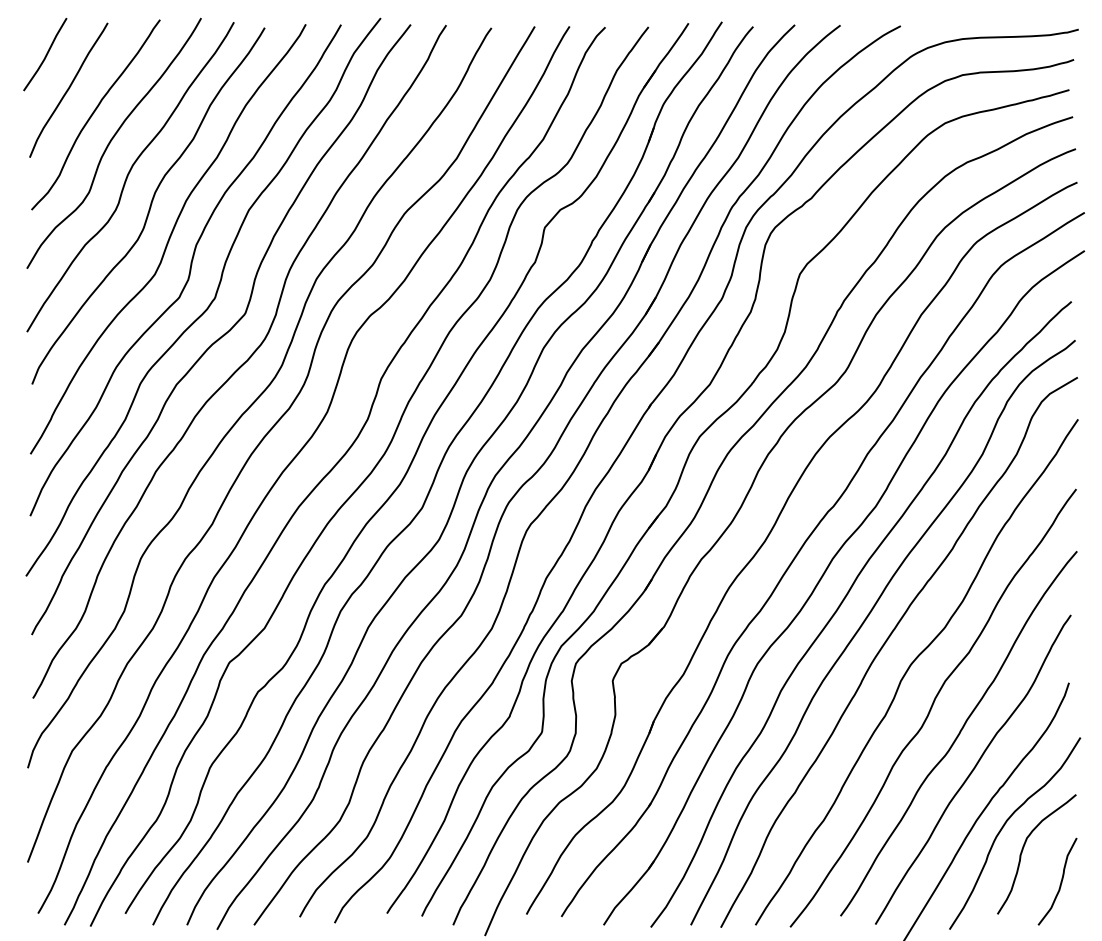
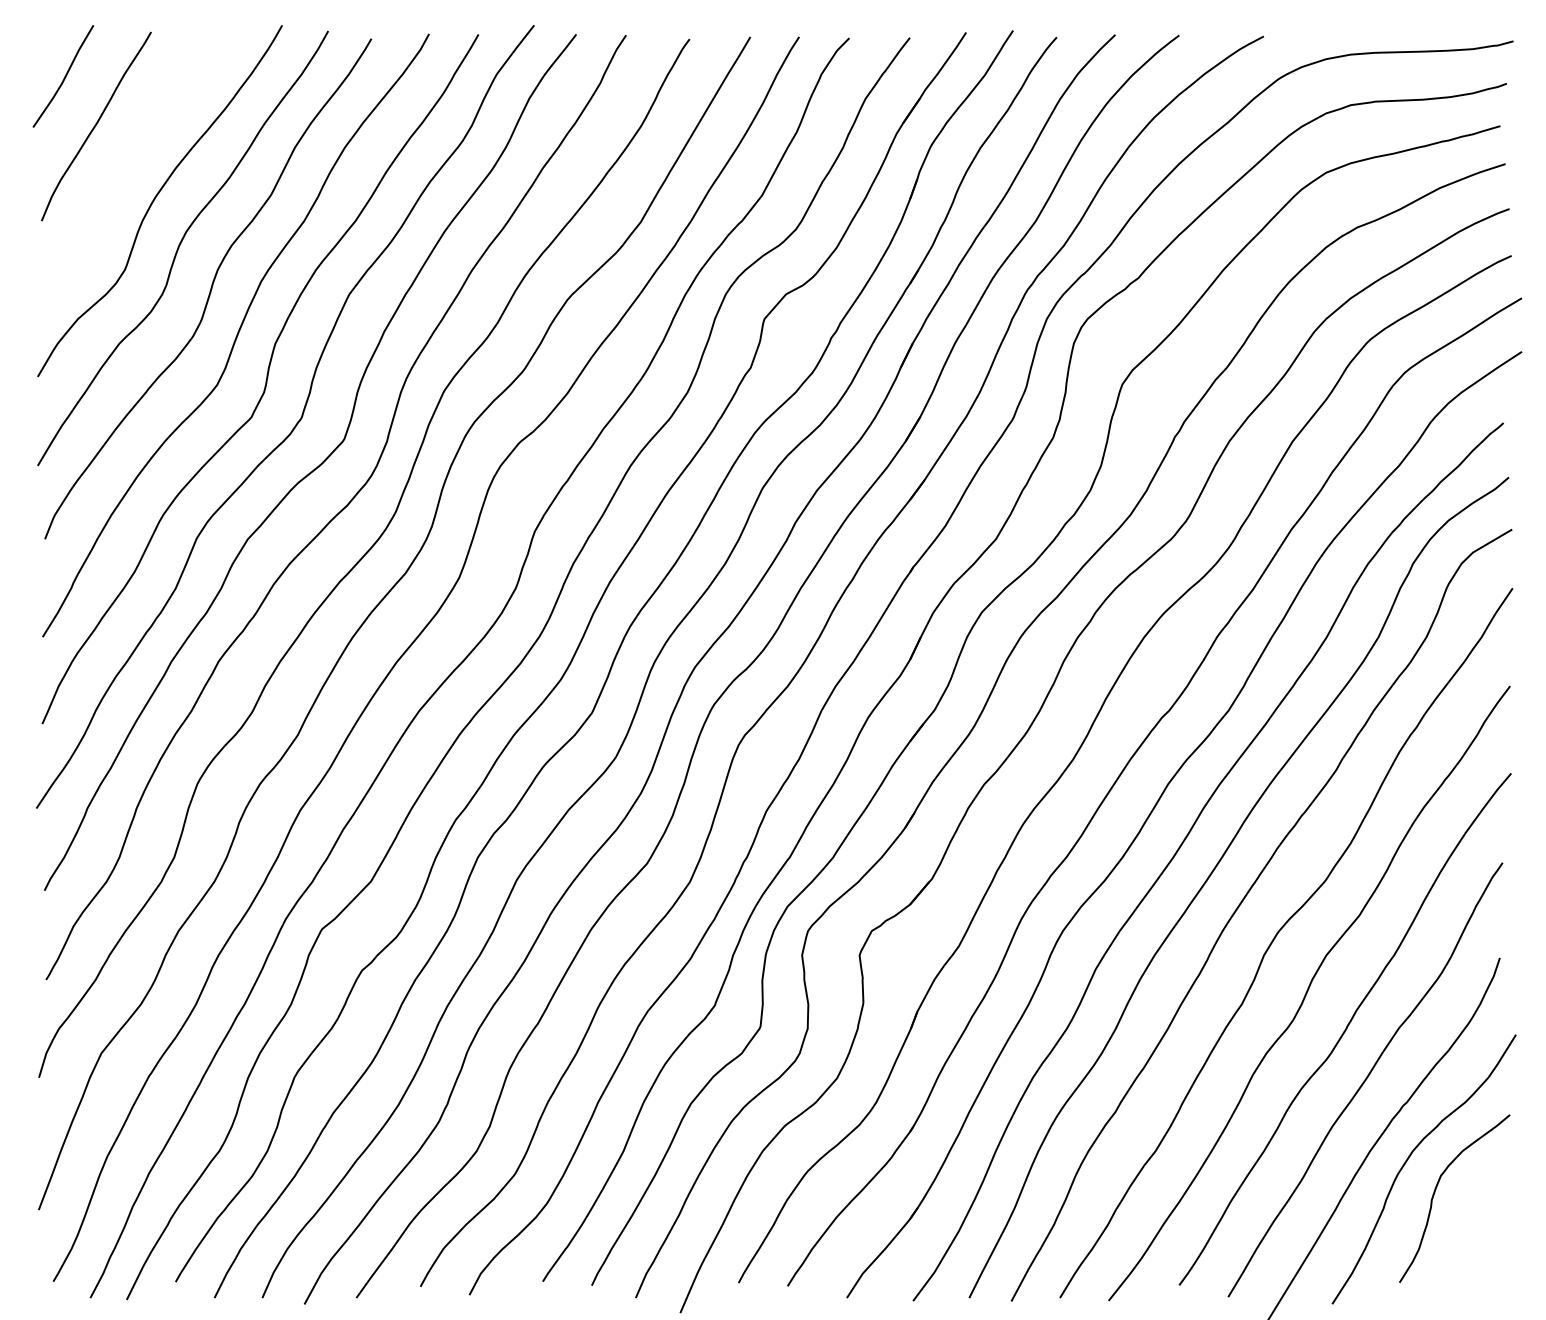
curve: (93, 113) -> (131, 159), removed
curve: (1060, 881) -> (1488, 1236), removed

